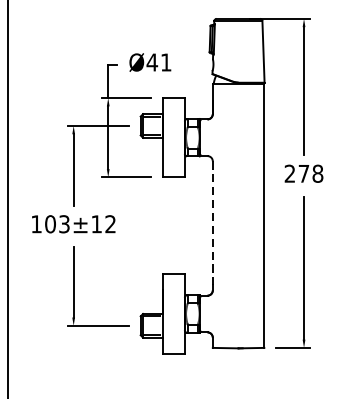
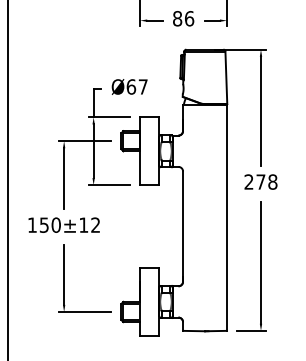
text: (158, 61) -> (136, 86), Ø41 -> Ø67
text: (56, 223) -> (49, 224), 103±12 -> 150±12
line: (213, 226) -> (183, 227), dashed -> solid

